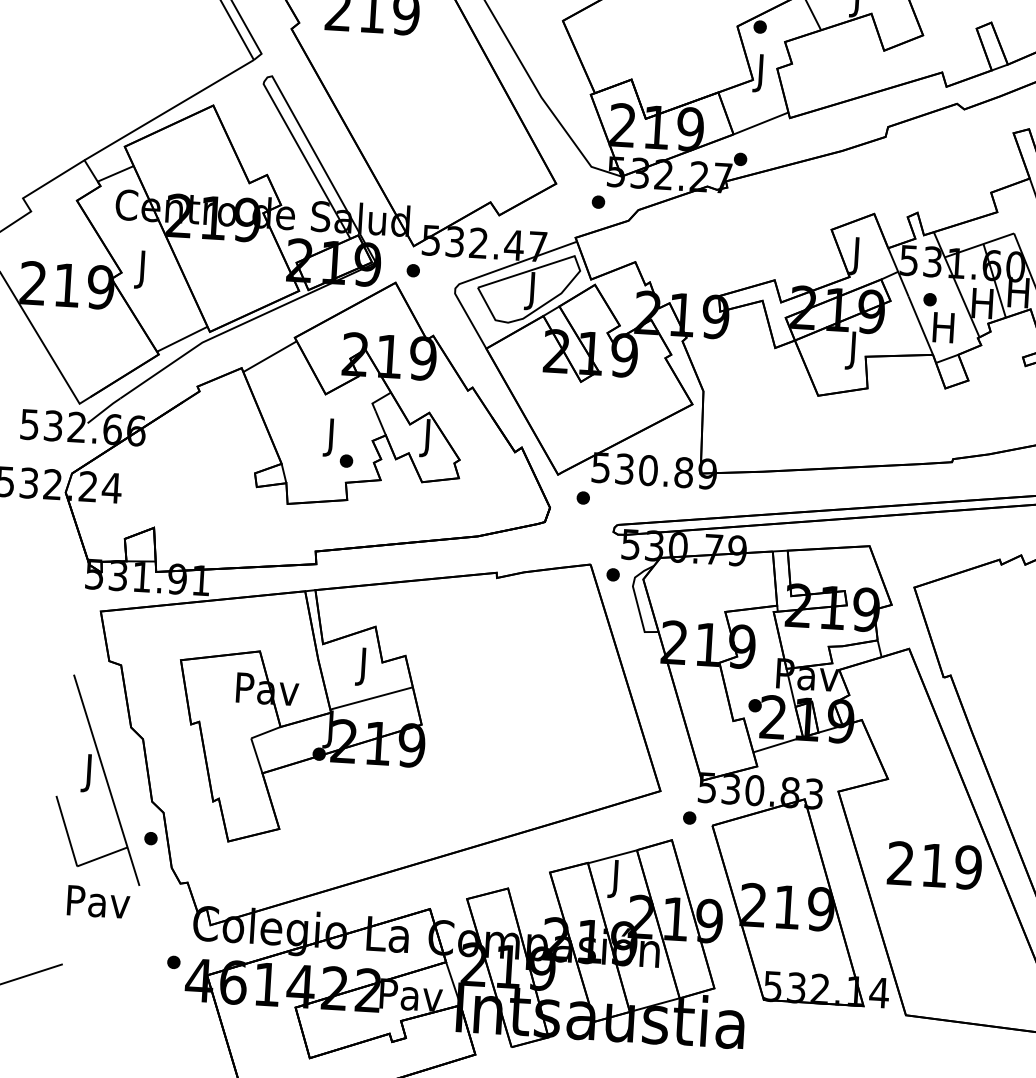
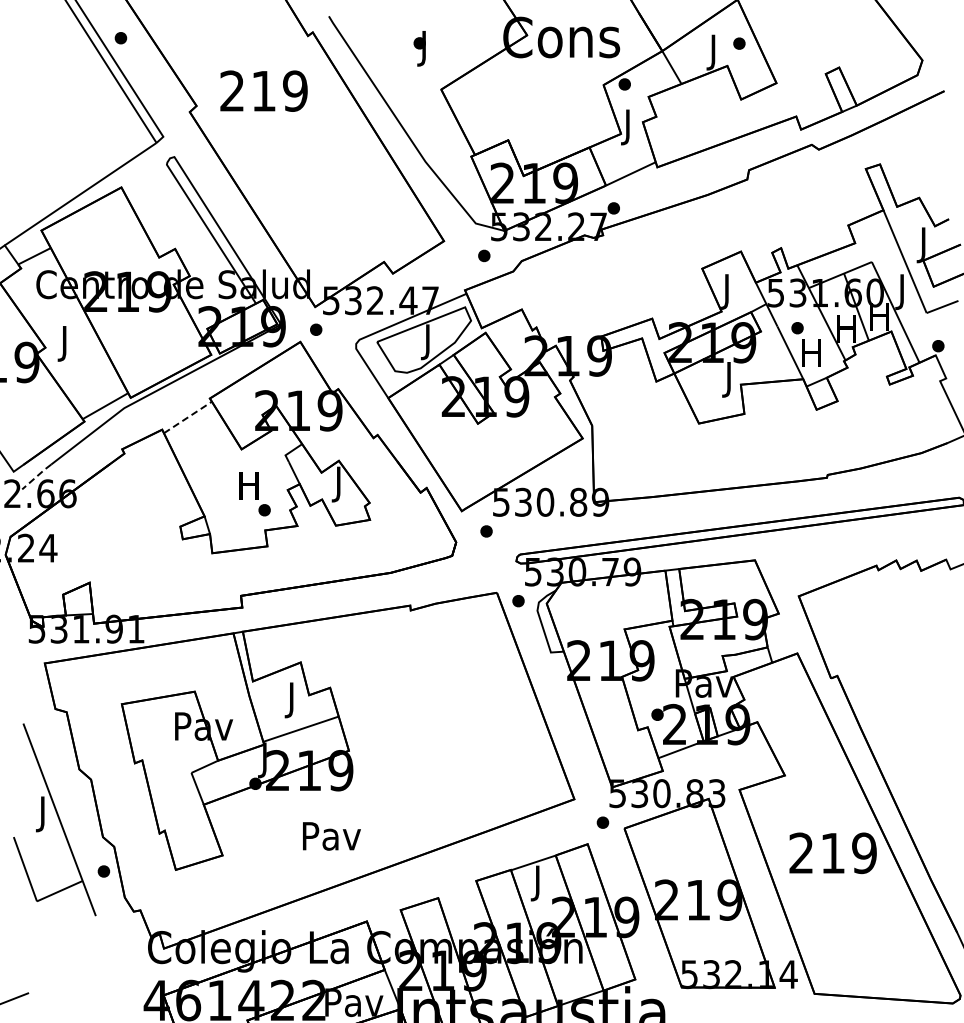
line: (269, 356) -> (187, 417), solid -> dashed
line: (103, 410) -> (36, 476), solid -> dashed
text: (330, 437) -> (248, 489), J -> H
text: (98, 902) -> (331, 836), moved
part: (173, 962) -> (131, 985), removed

